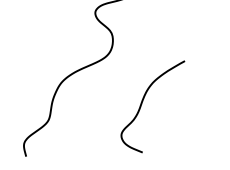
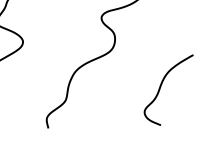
curve: (143, 103) -> (161, 87), moved

